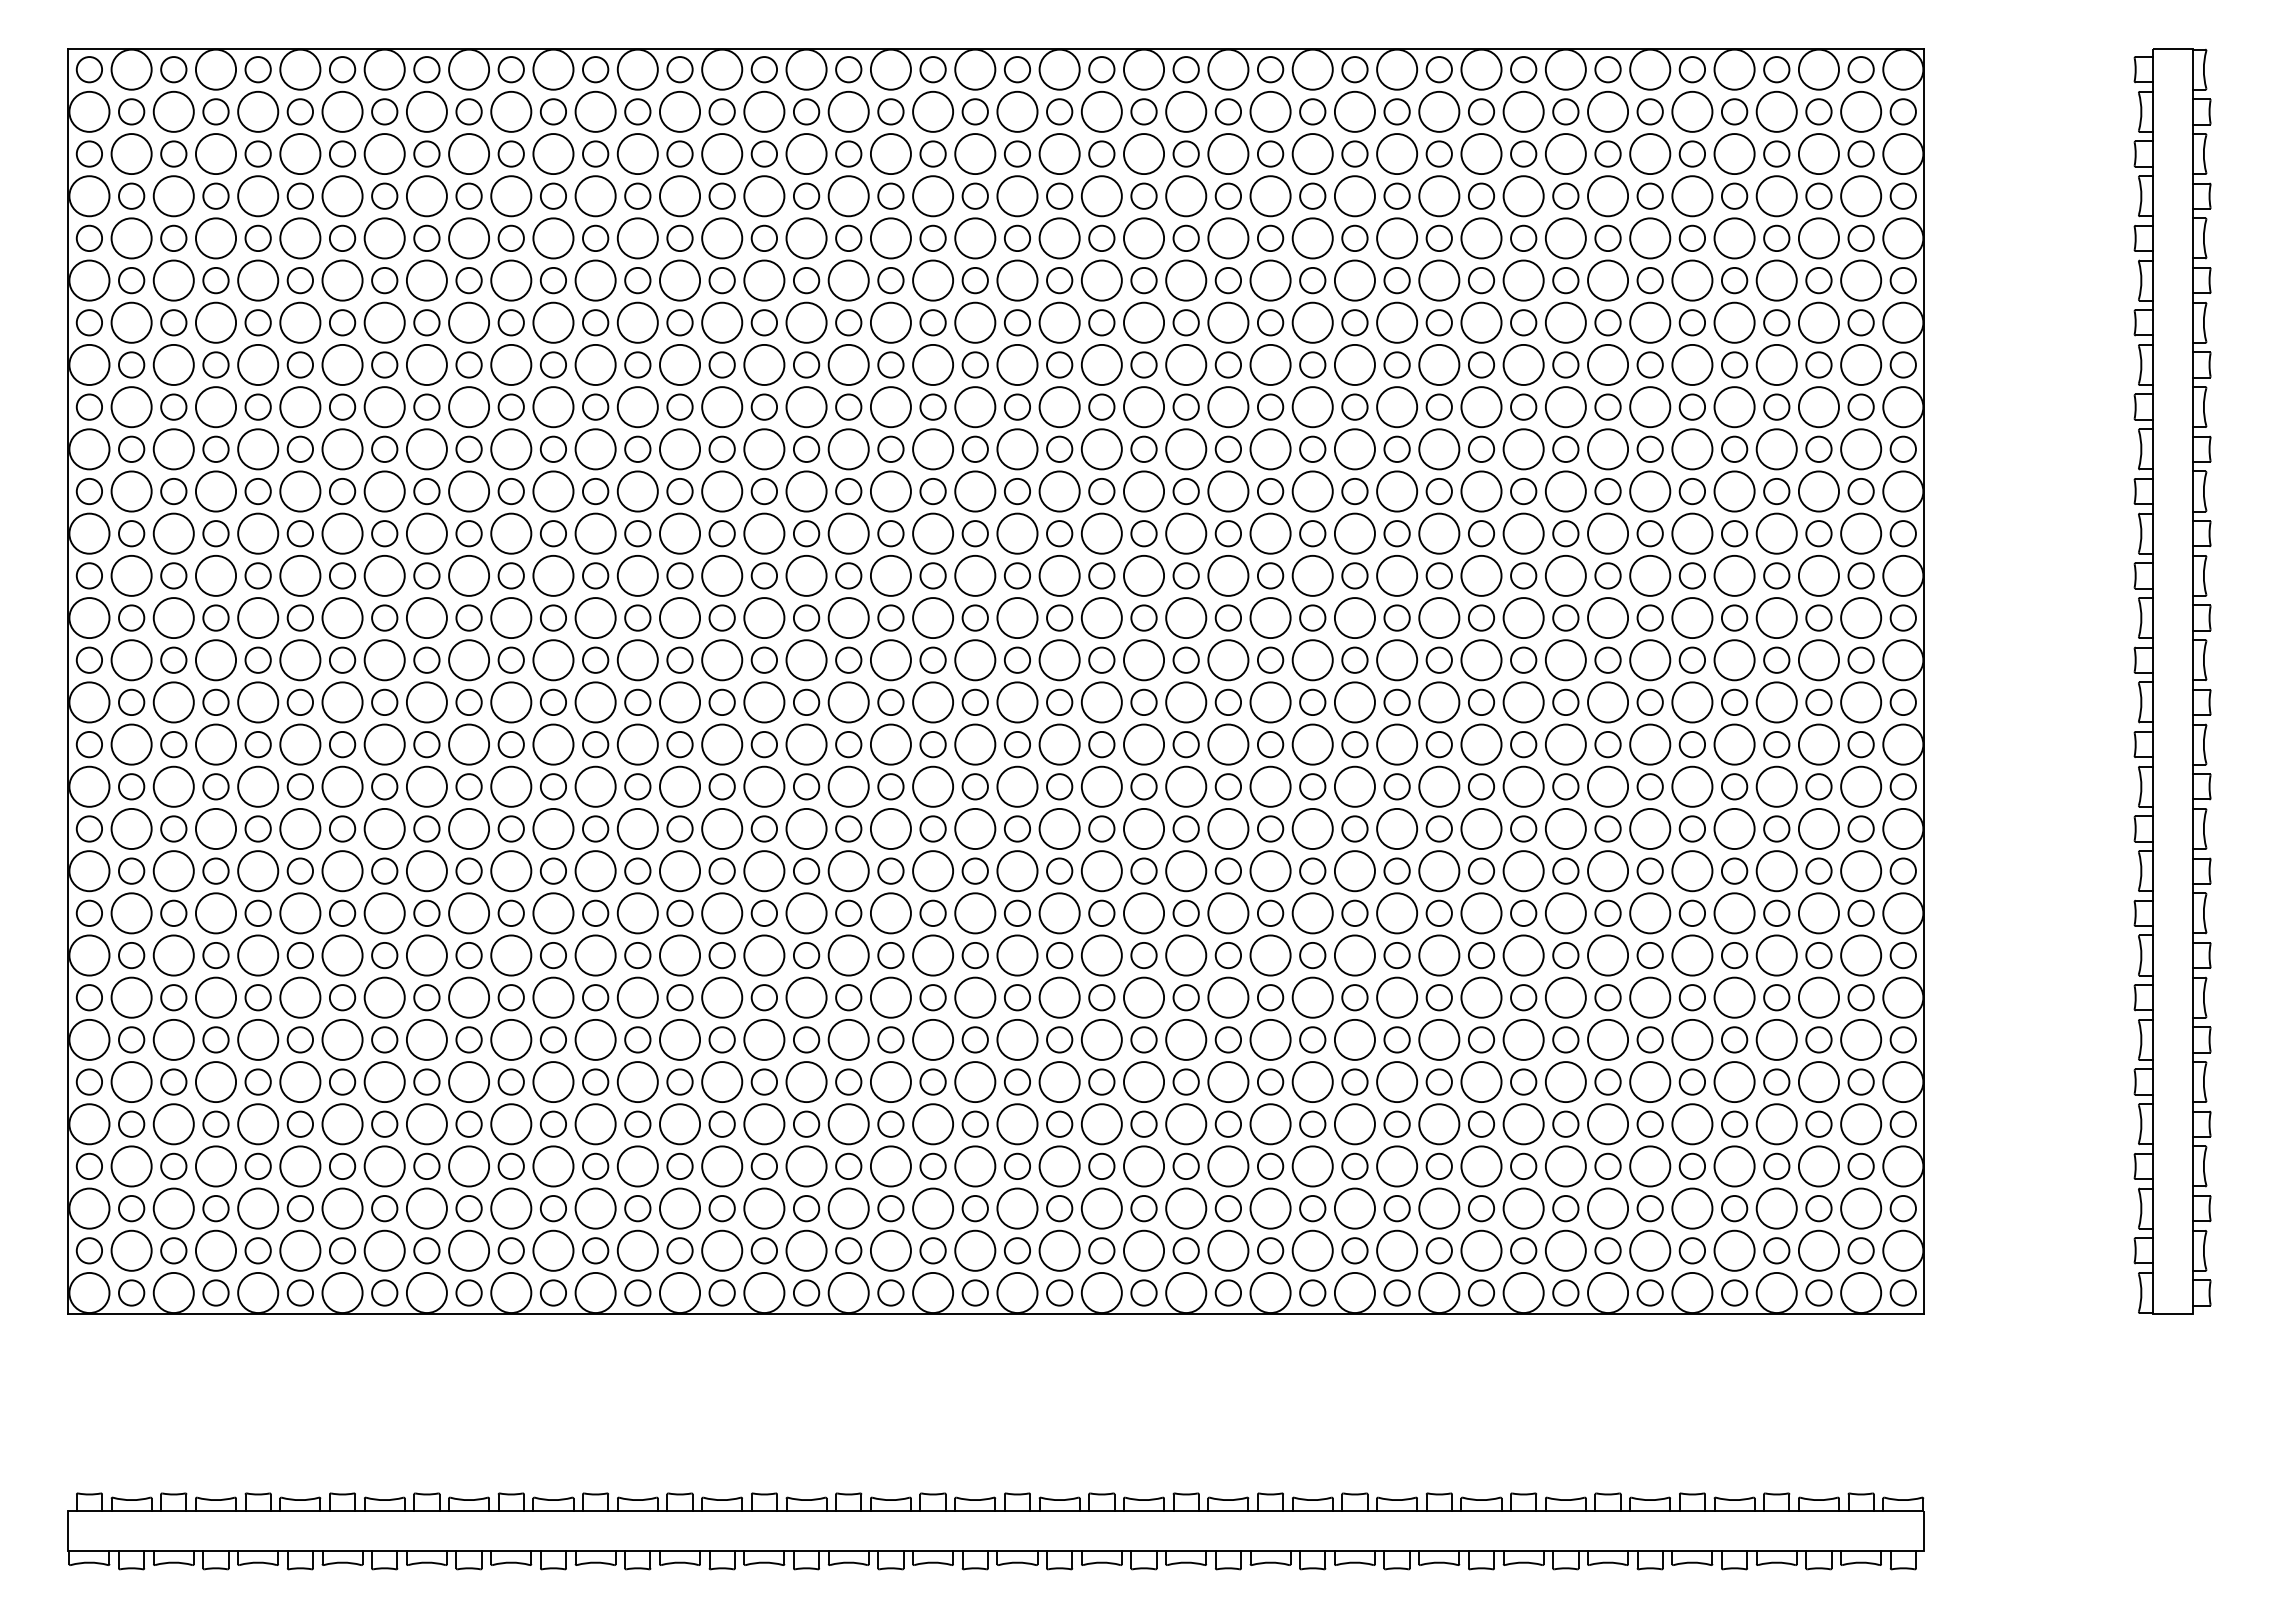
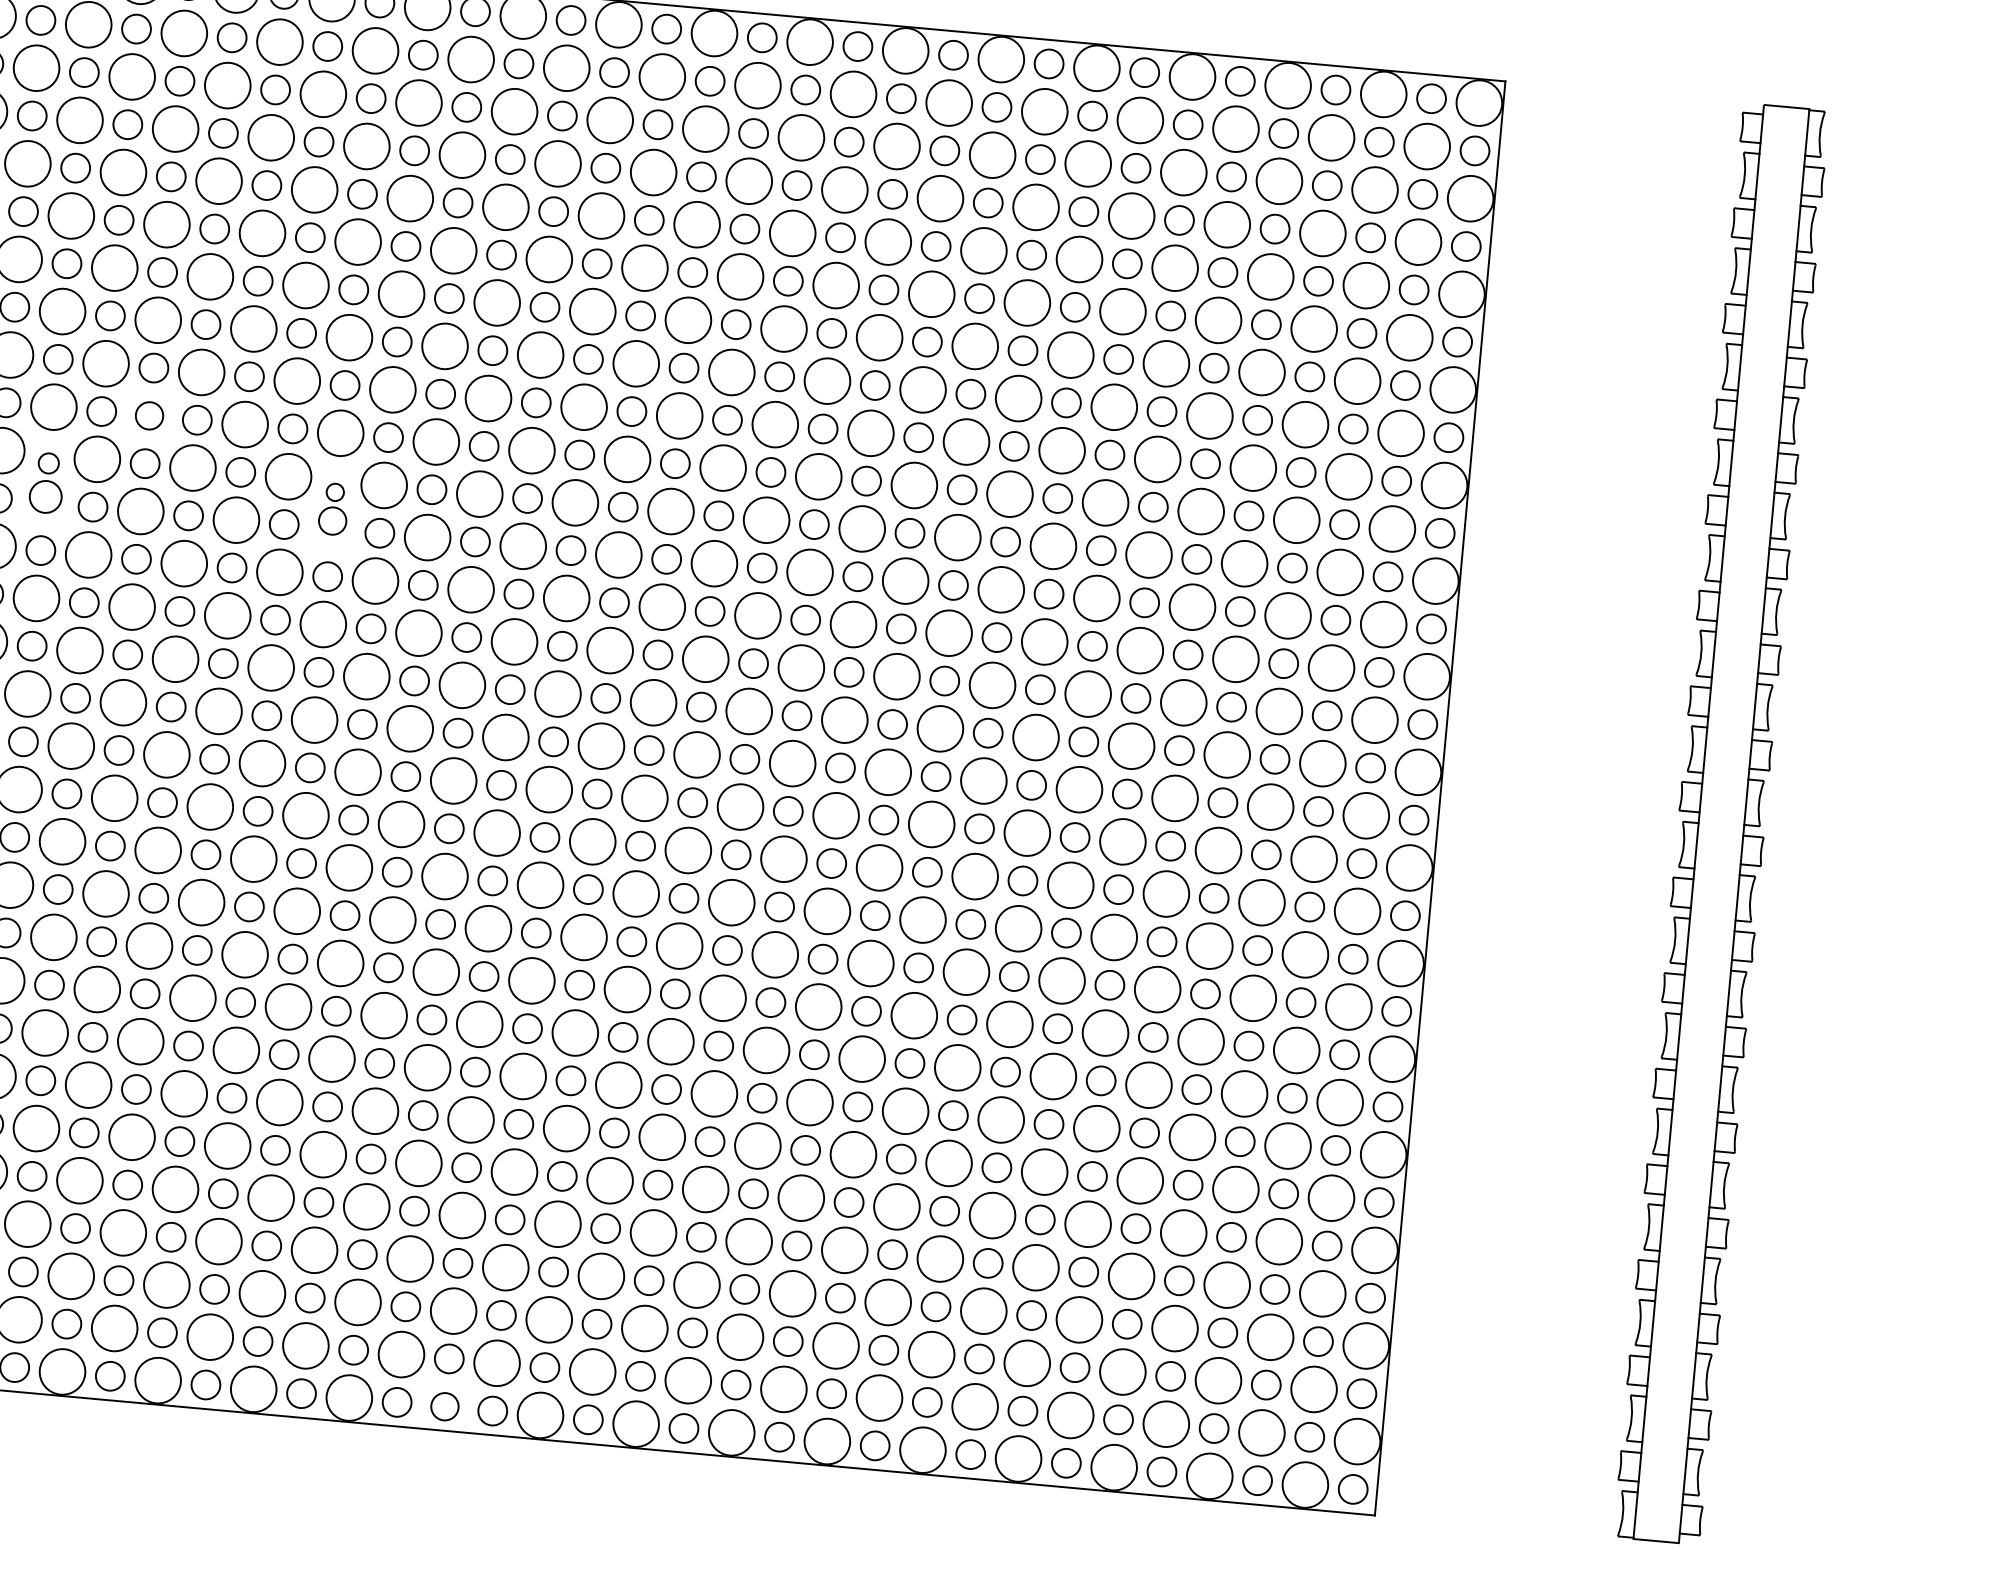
circle: (764, 449) -> (149, 416), size x0.6
part: (679, 516) -> (46, 483), size x0.7
part: (932, 516) -> (333, 509), size x0.6
circle: (1101, 1292) -> (444, 1406), size x0.6

